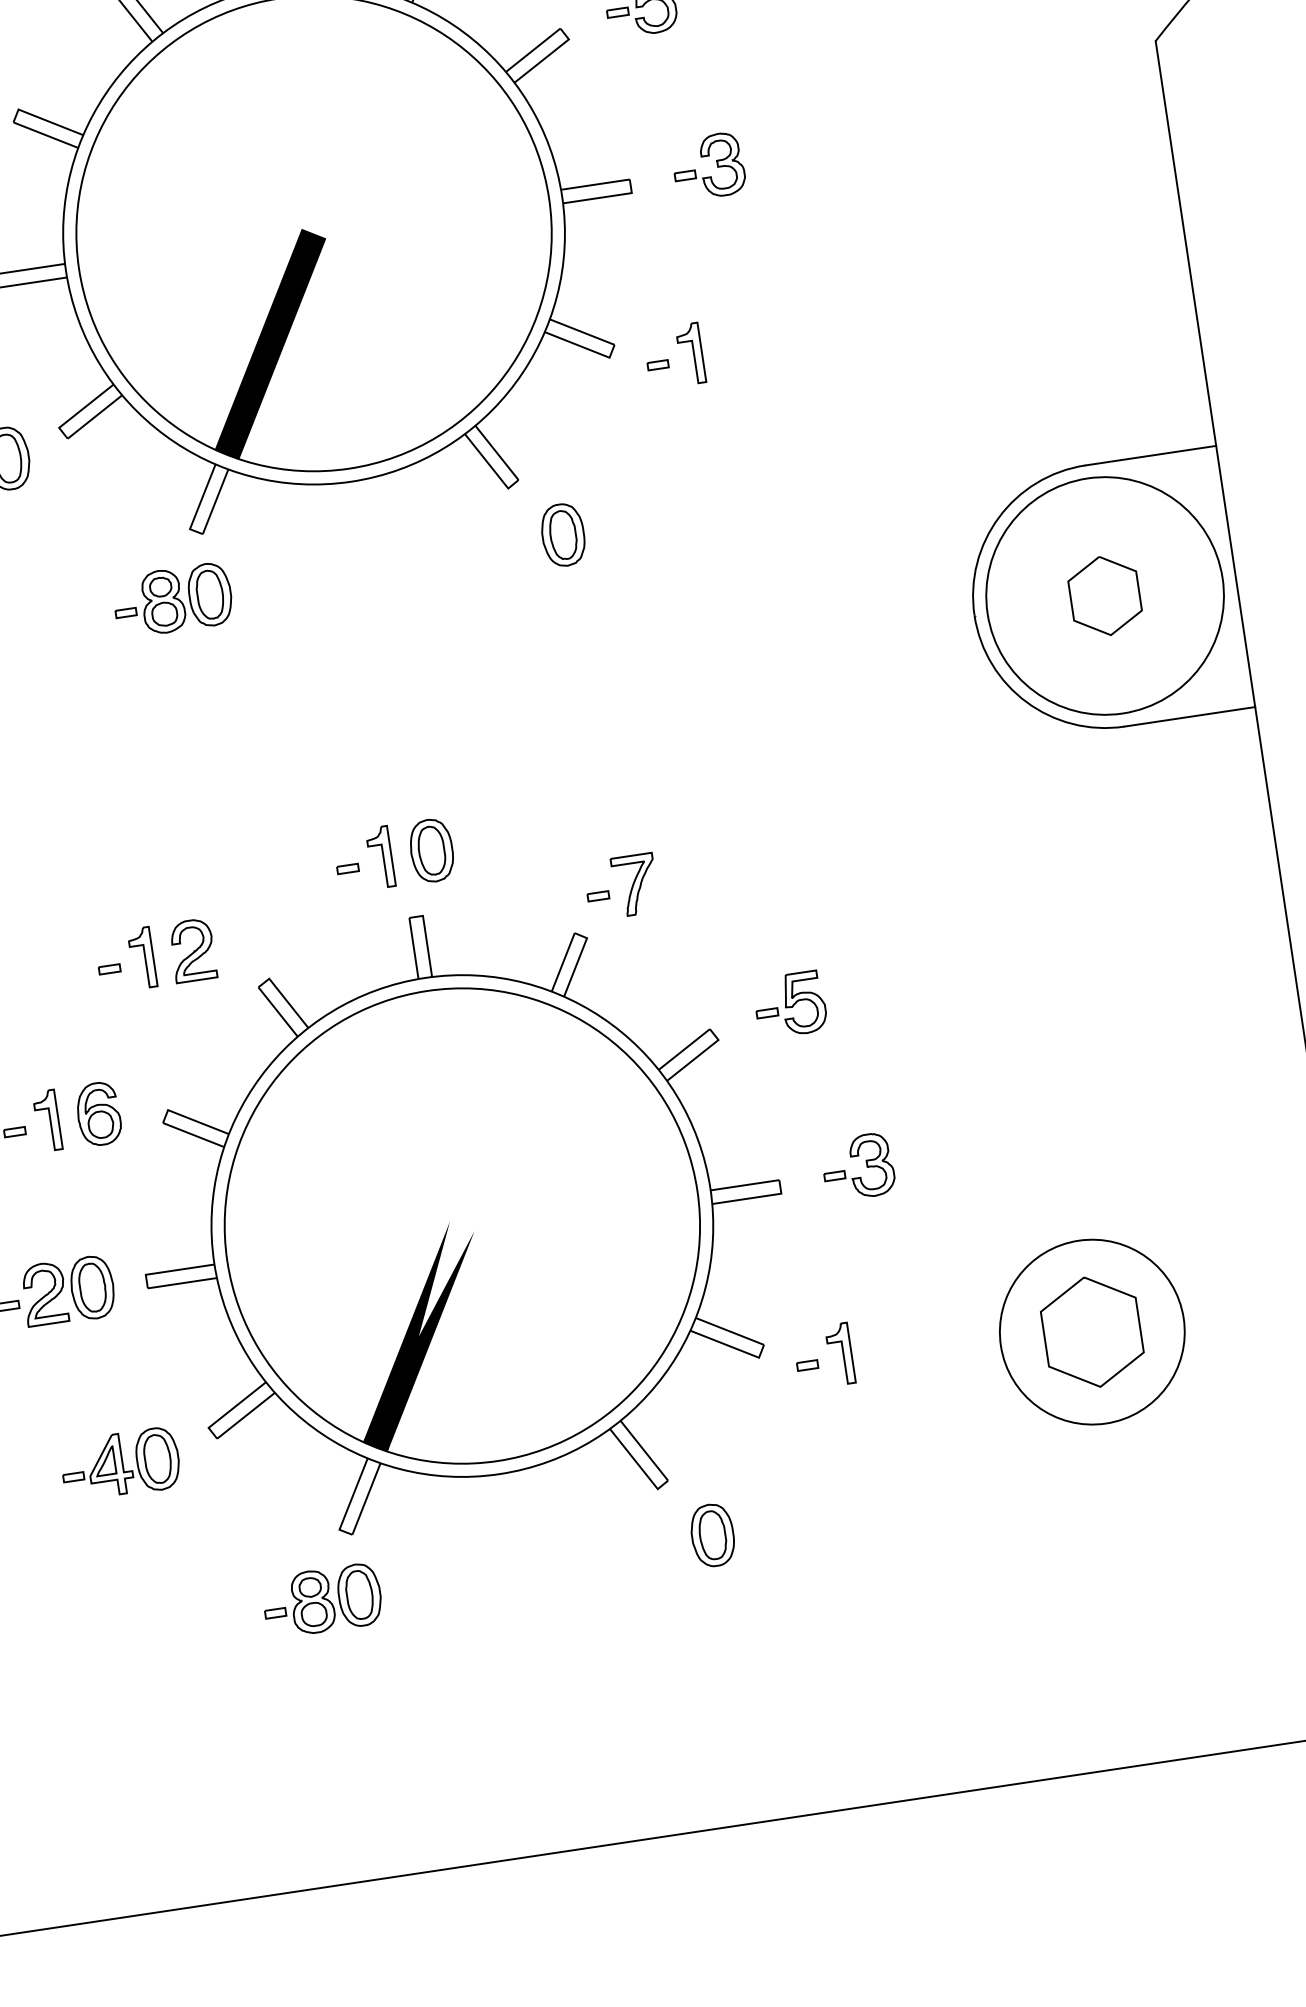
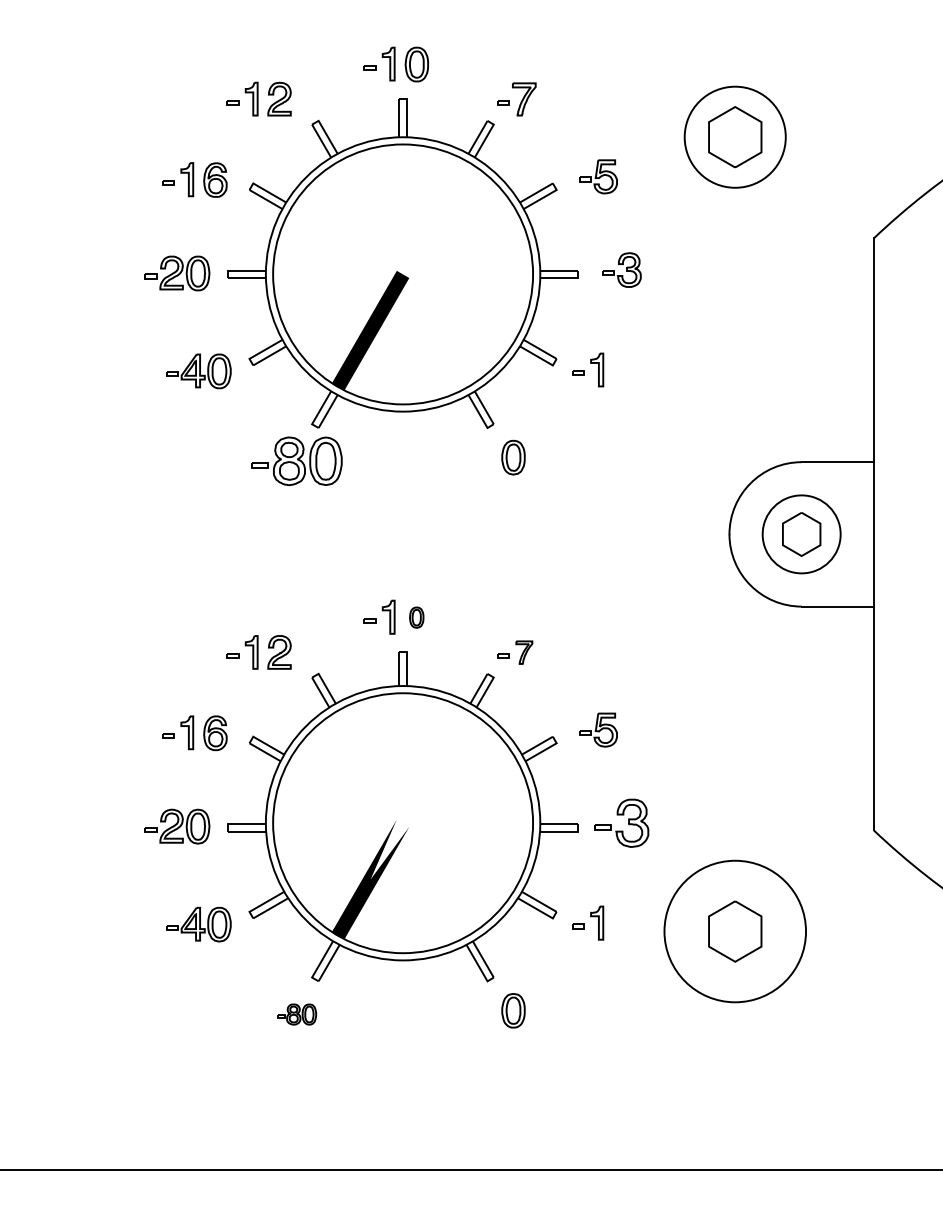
circle: (1104, 596) -> (801, 534), size x0.6
part: (171, 600) -> (296, 461), size x1.4
part: (431, 850) -> (416, 617), size x0.6
part: (635, 884) -> (524, 652), size x0.7
part: (857, 1167) -> (621, 823), size x1.4
circle: (1090, 1332) -> (734, 931), size x1.4
part: (321, 1600) -> (296, 1014), size x0.6

